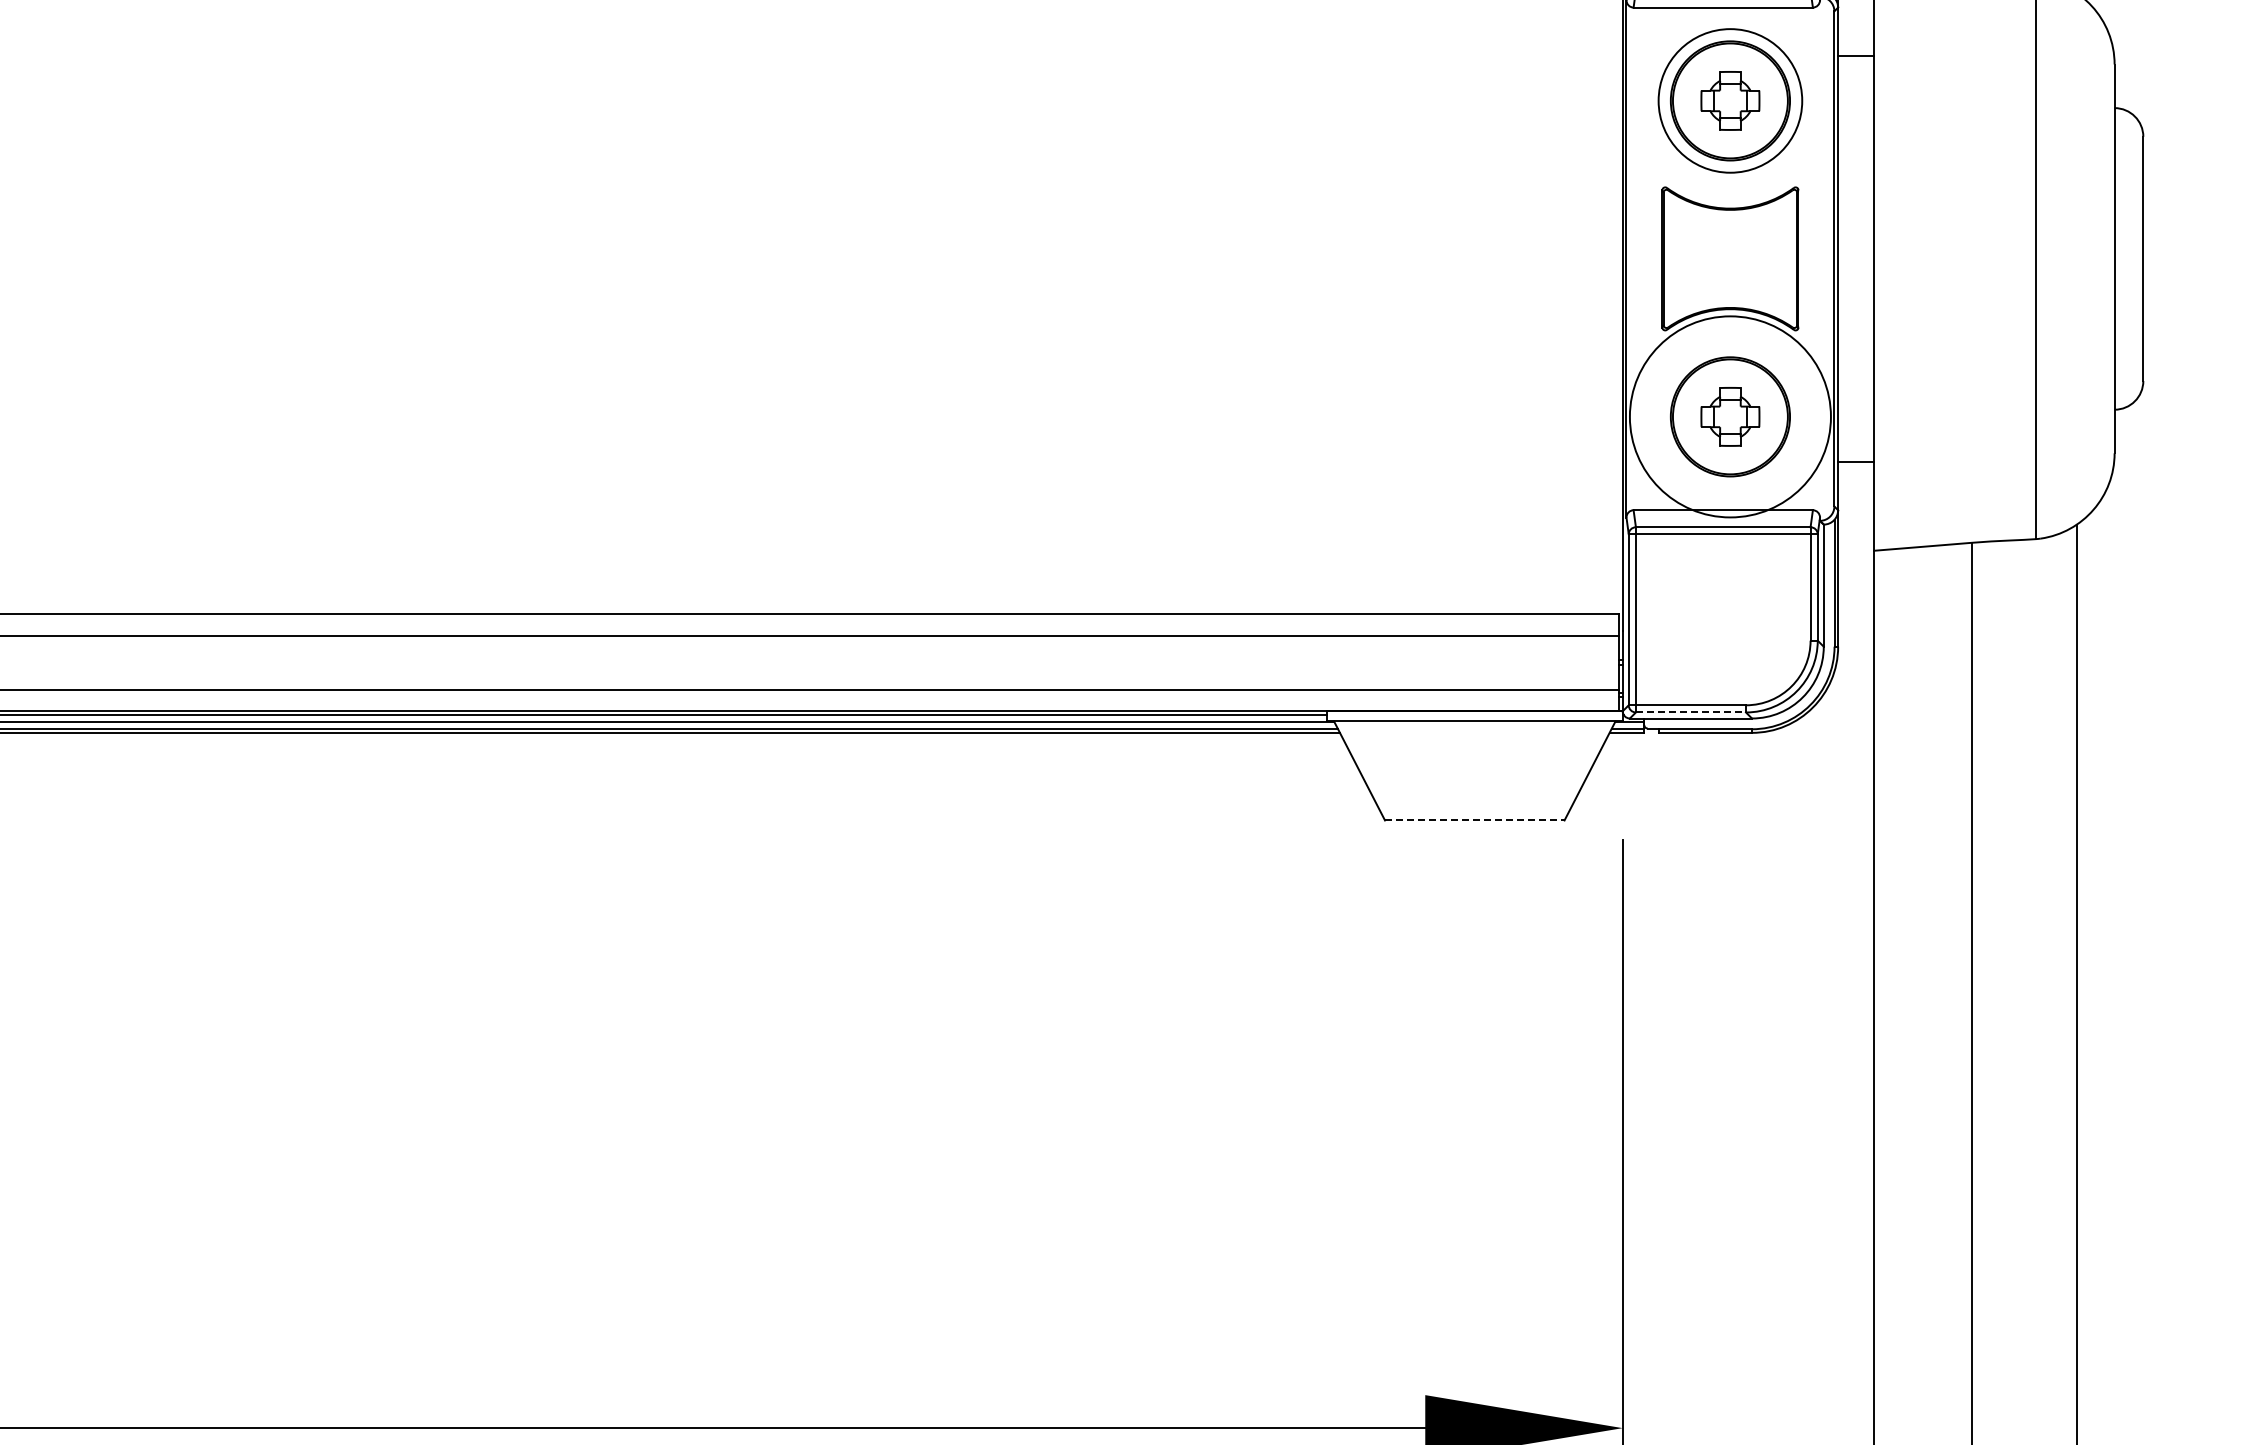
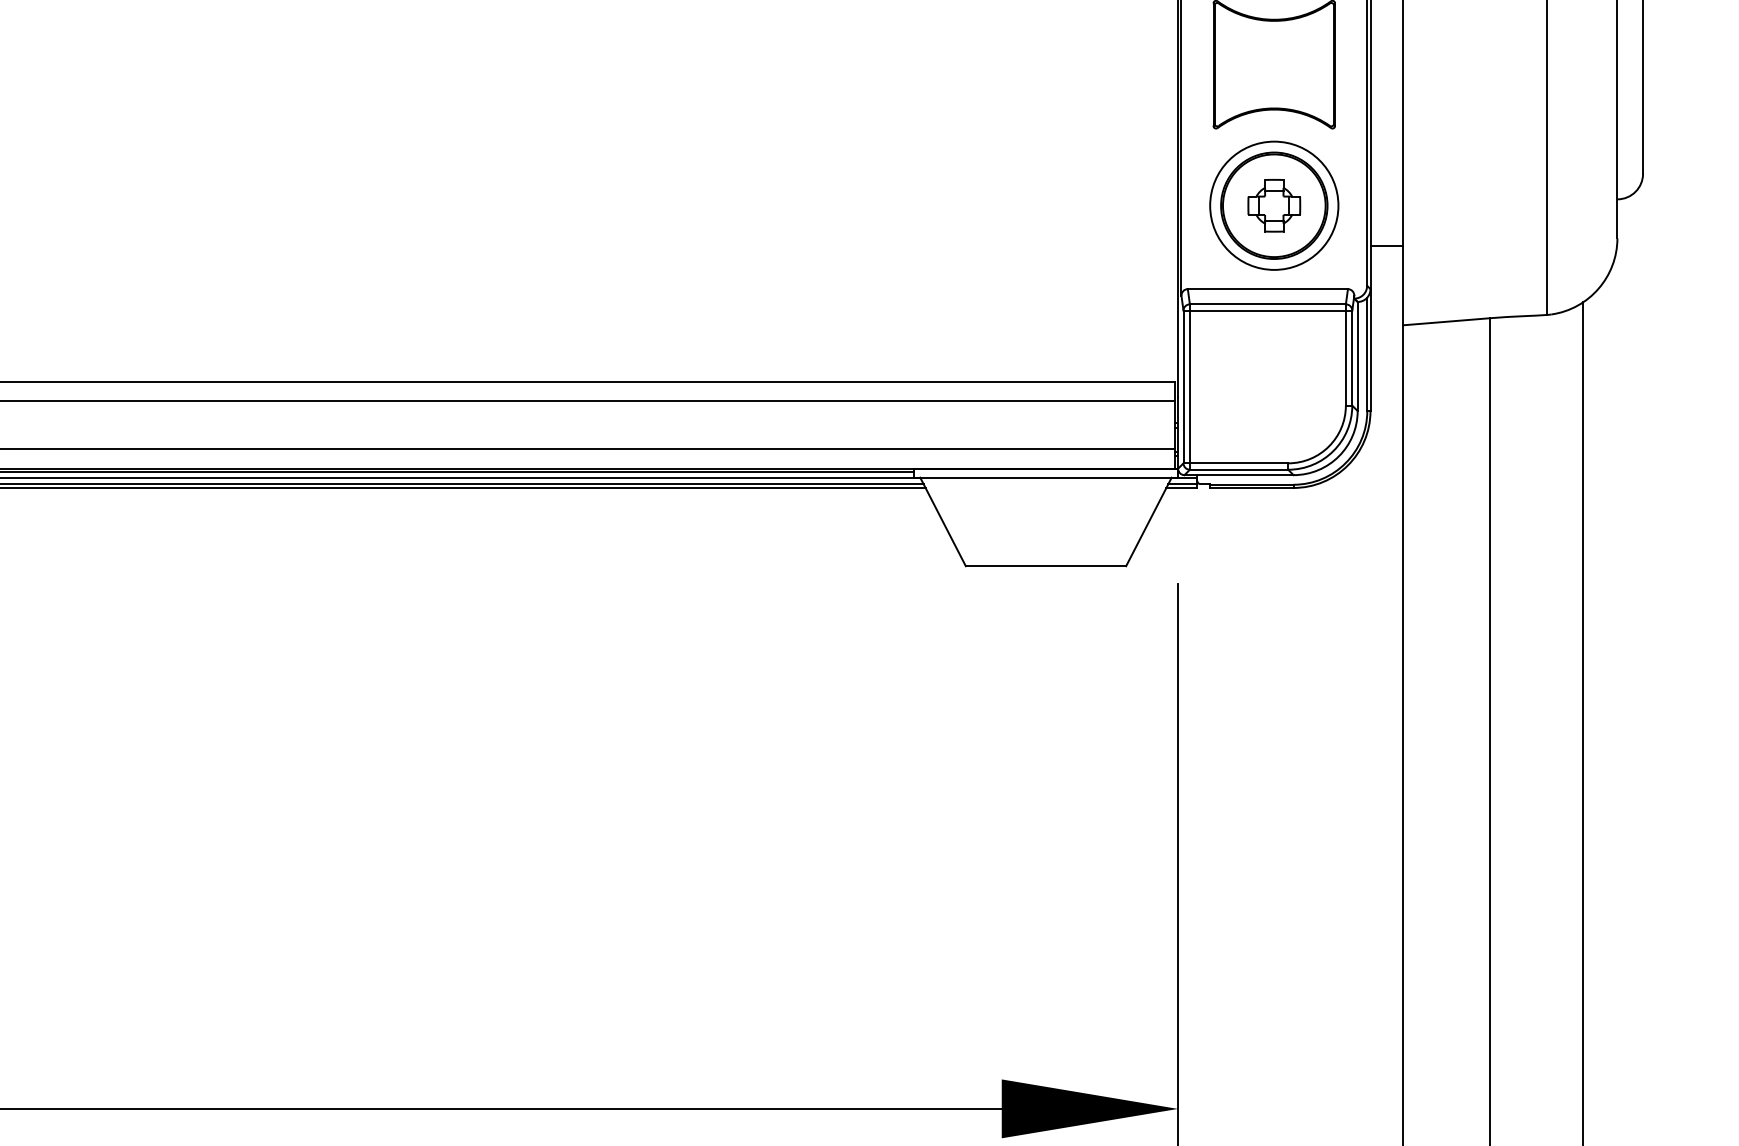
circle: (1730, 416) -> (1274, 205), size x0.71
line: (1691, 712) -> (1239, 469), dashed -> solid
line: (1474, 820) -> (1045, 566), dashed -> solid

